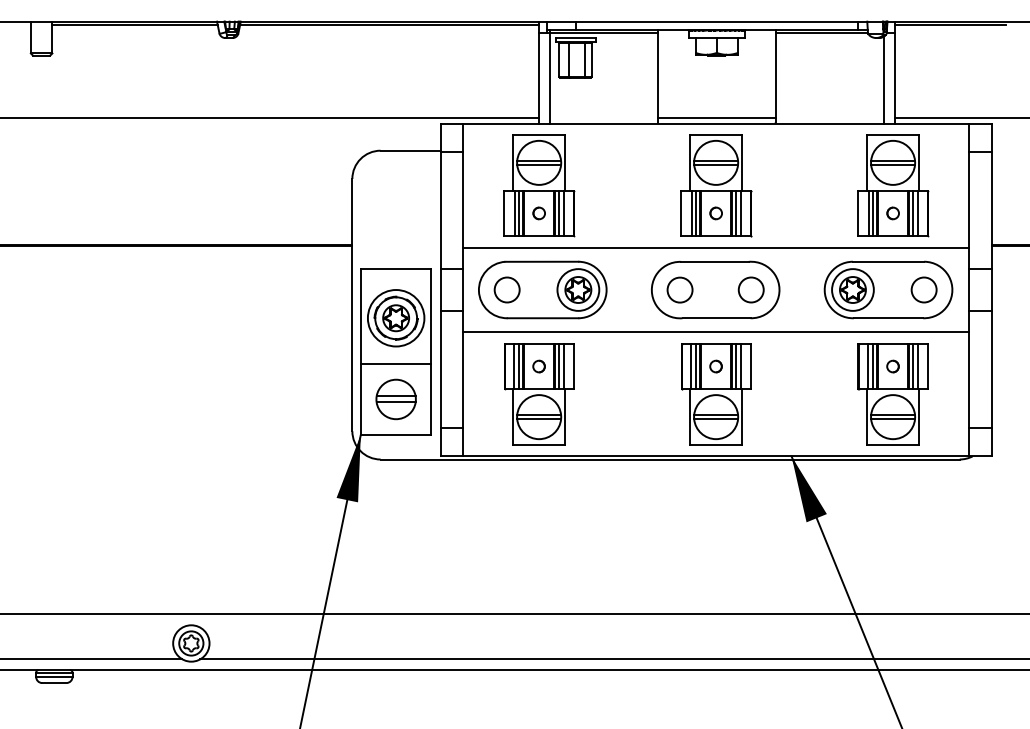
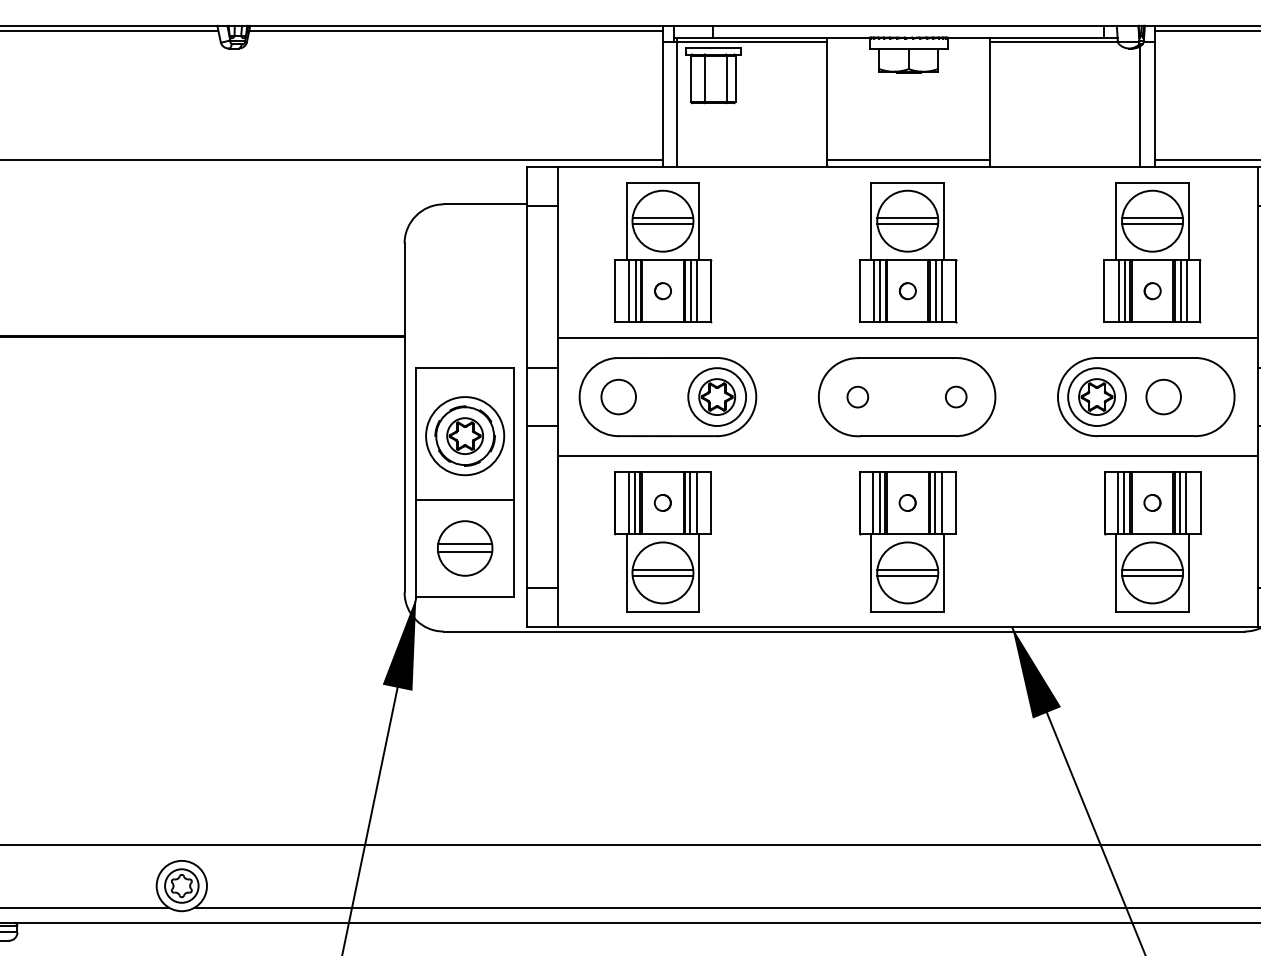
circle: (679, 289) -> (857, 396), size x0.6
circle: (750, 289) -> (955, 396), size x0.6
circle: (923, 289) -> (1162, 396), moved

